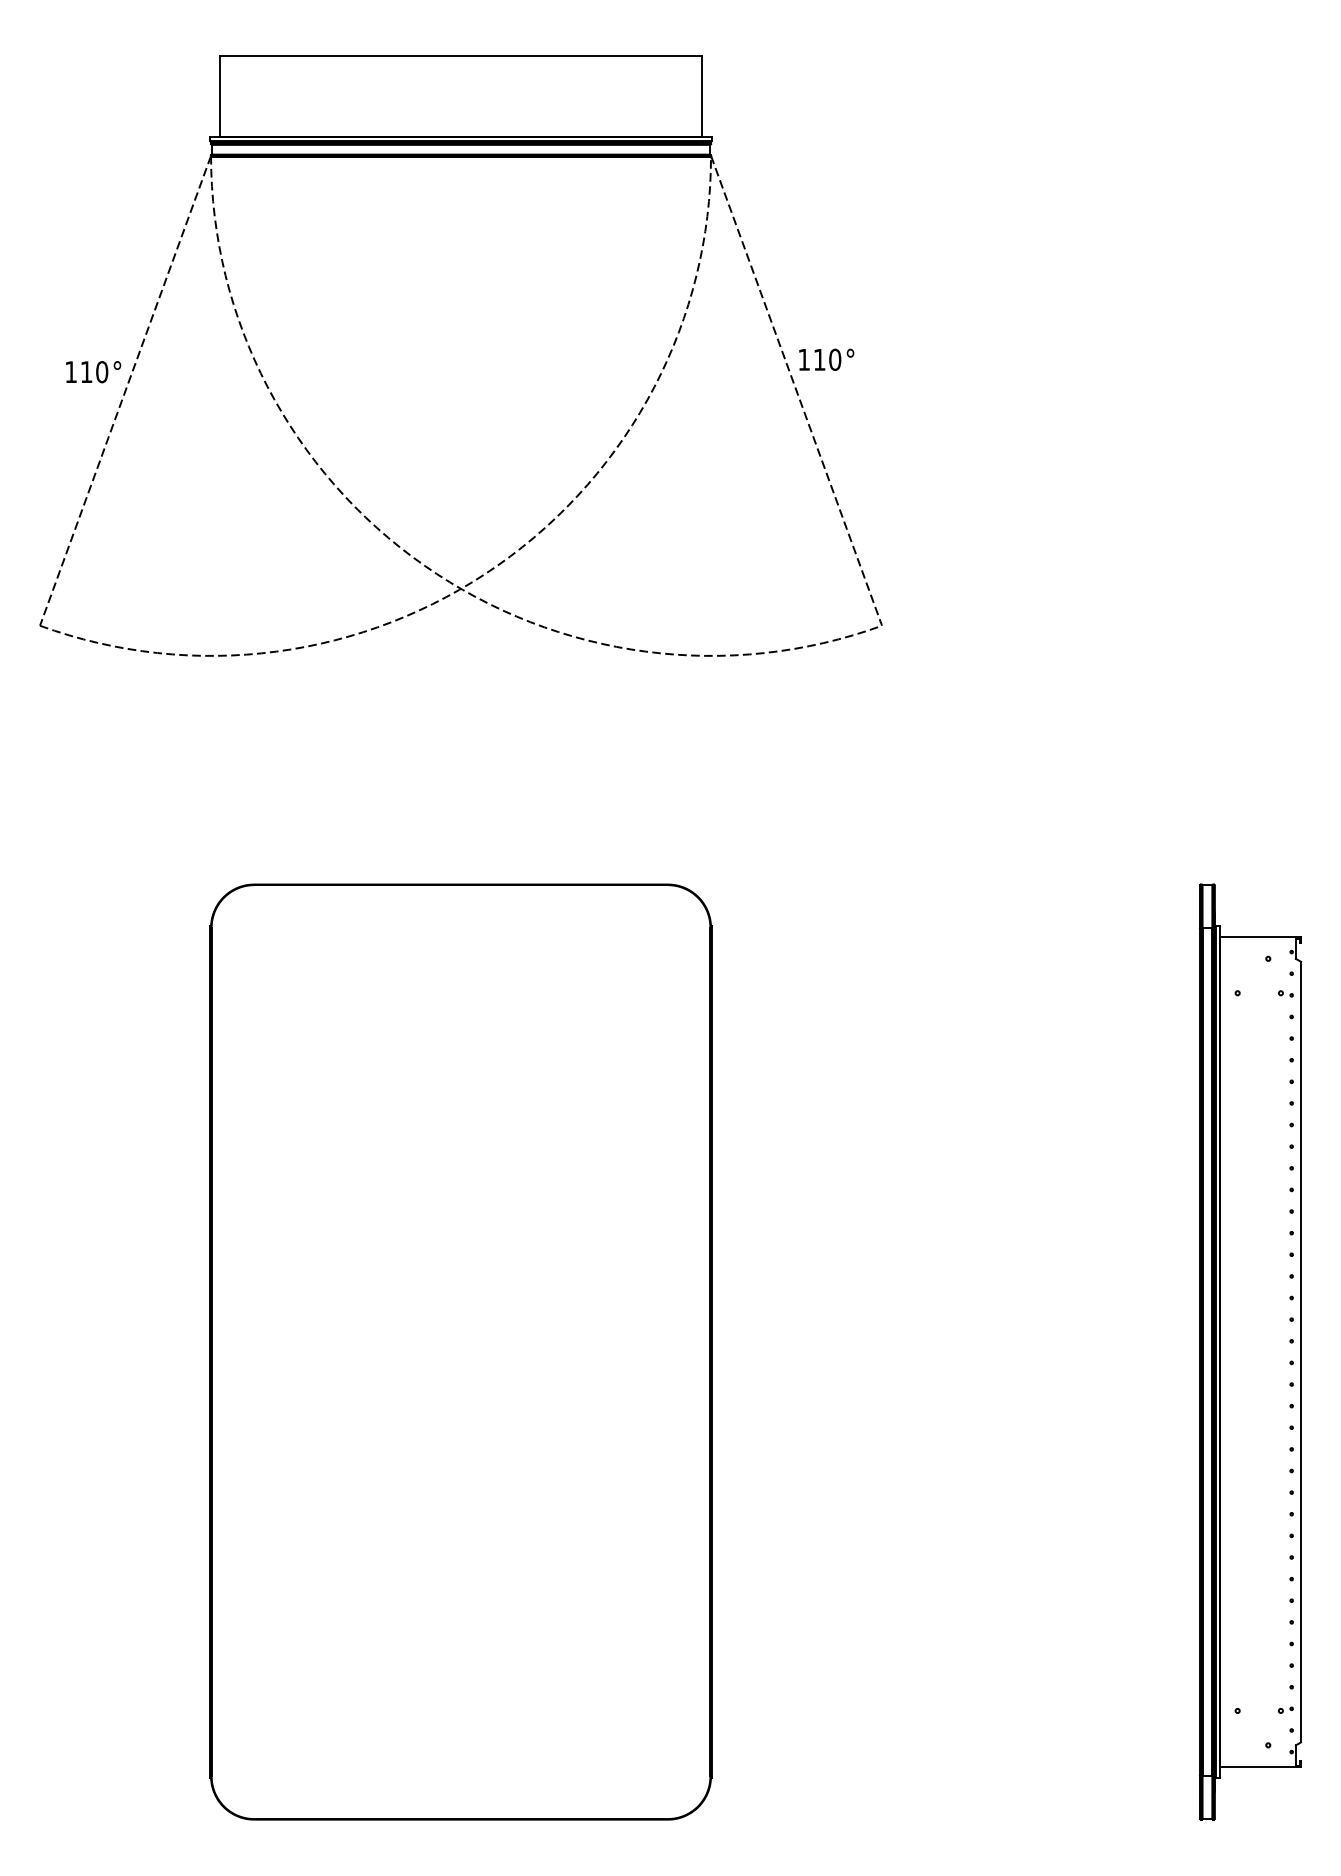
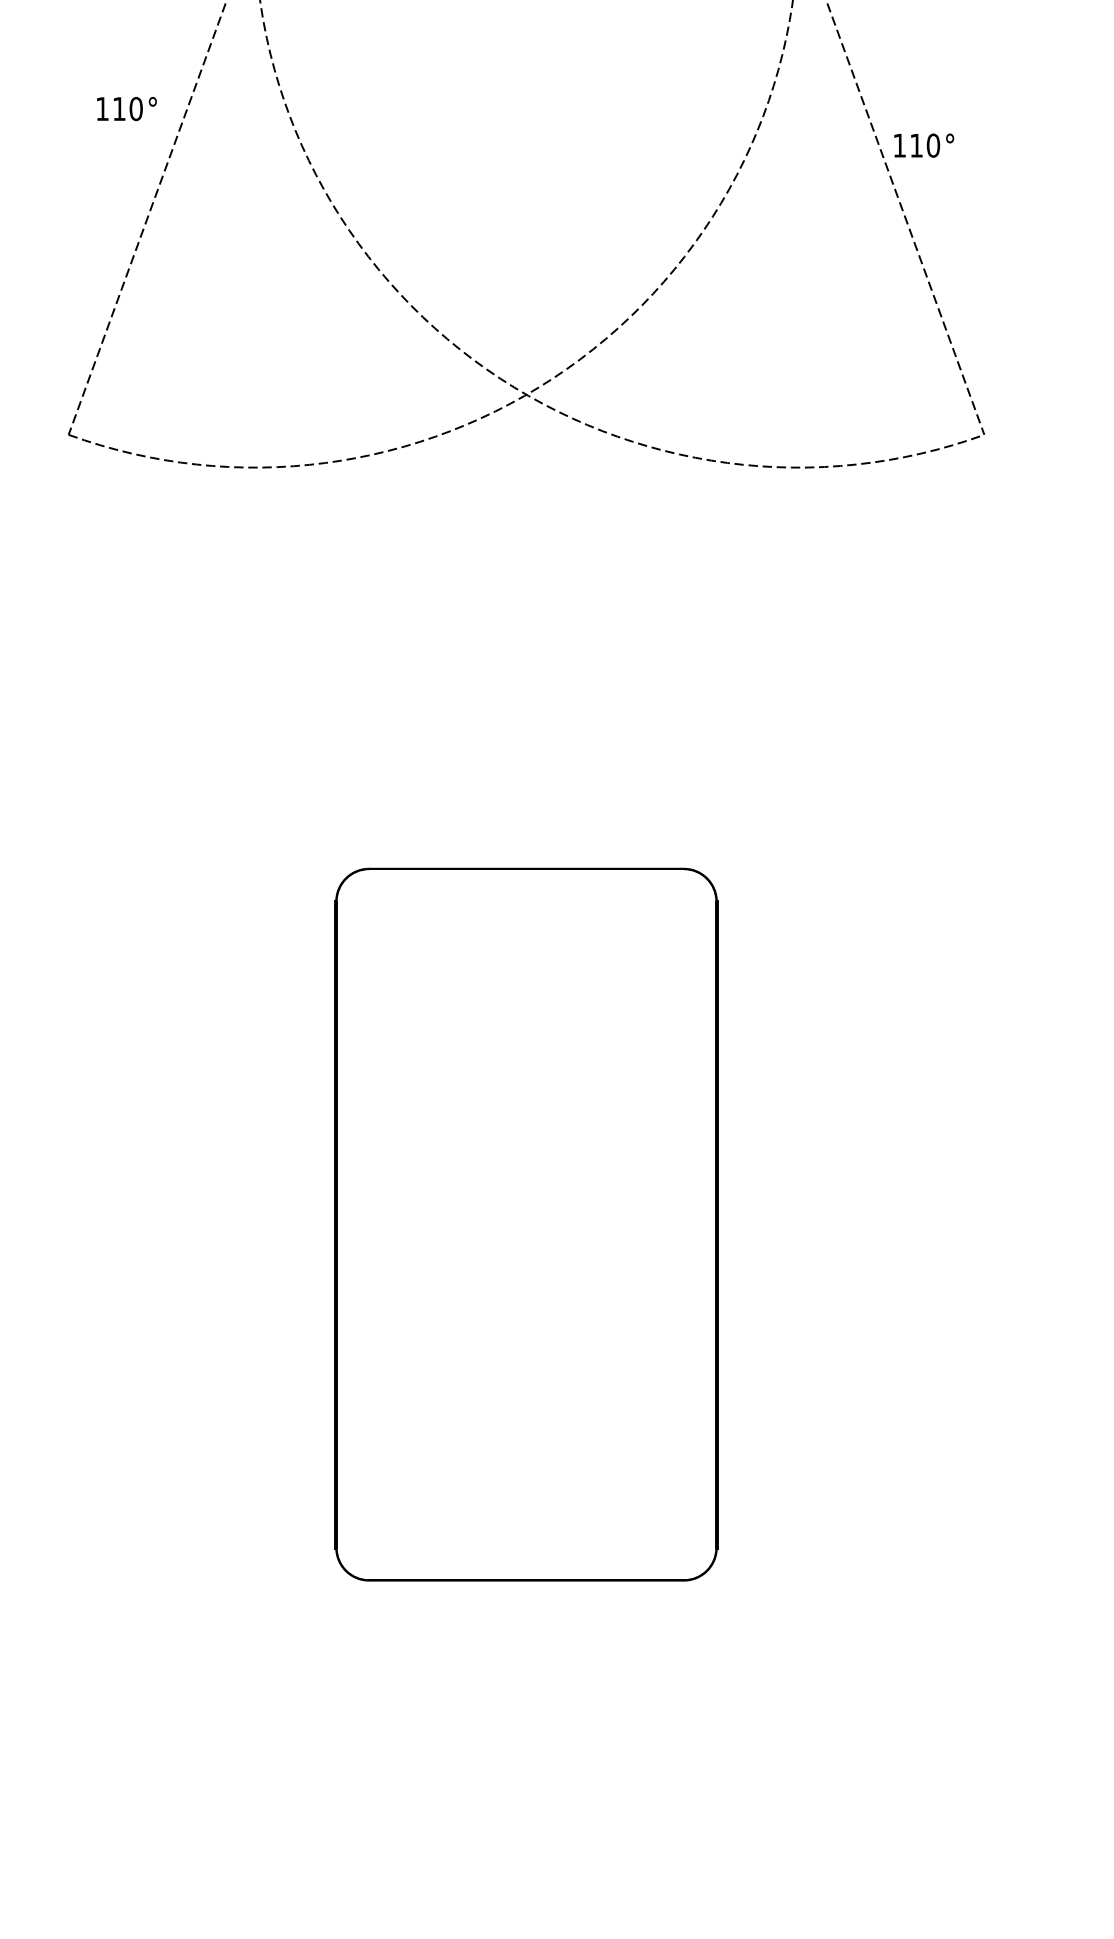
text: (93, 372) -> (126, 109), moved
part: (460, 1351) -> (525, 1224), size x0.7

